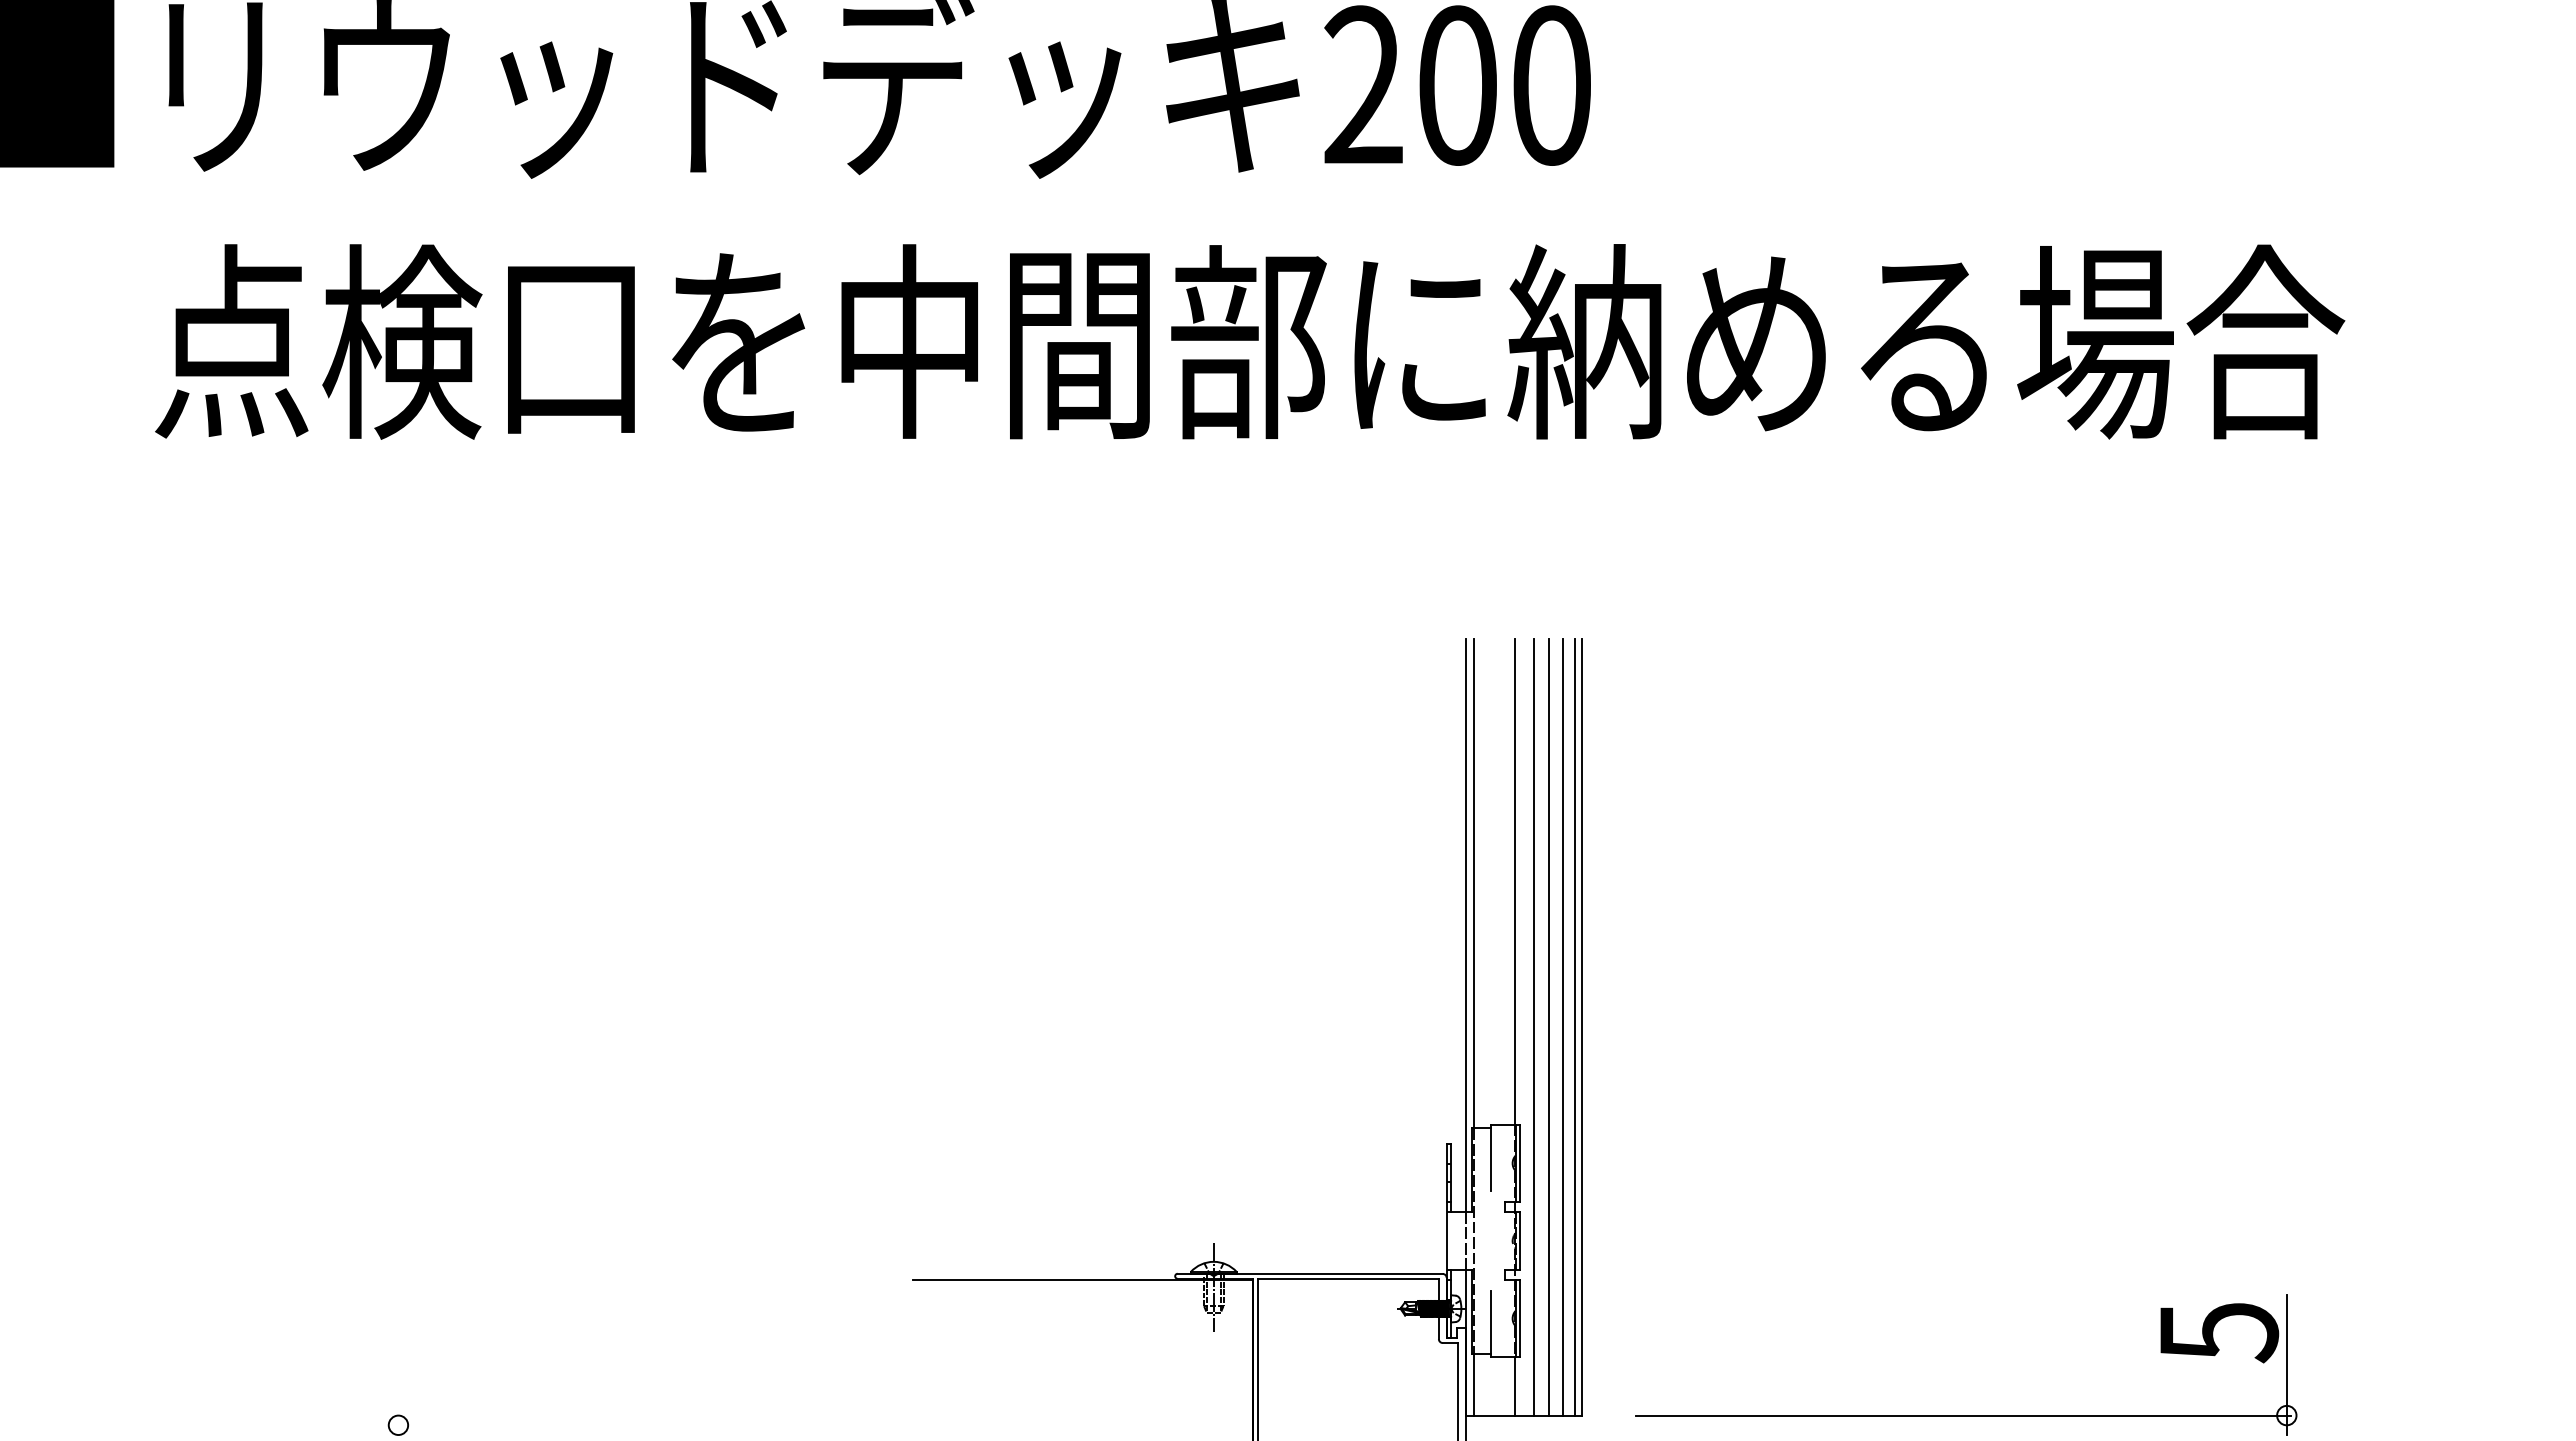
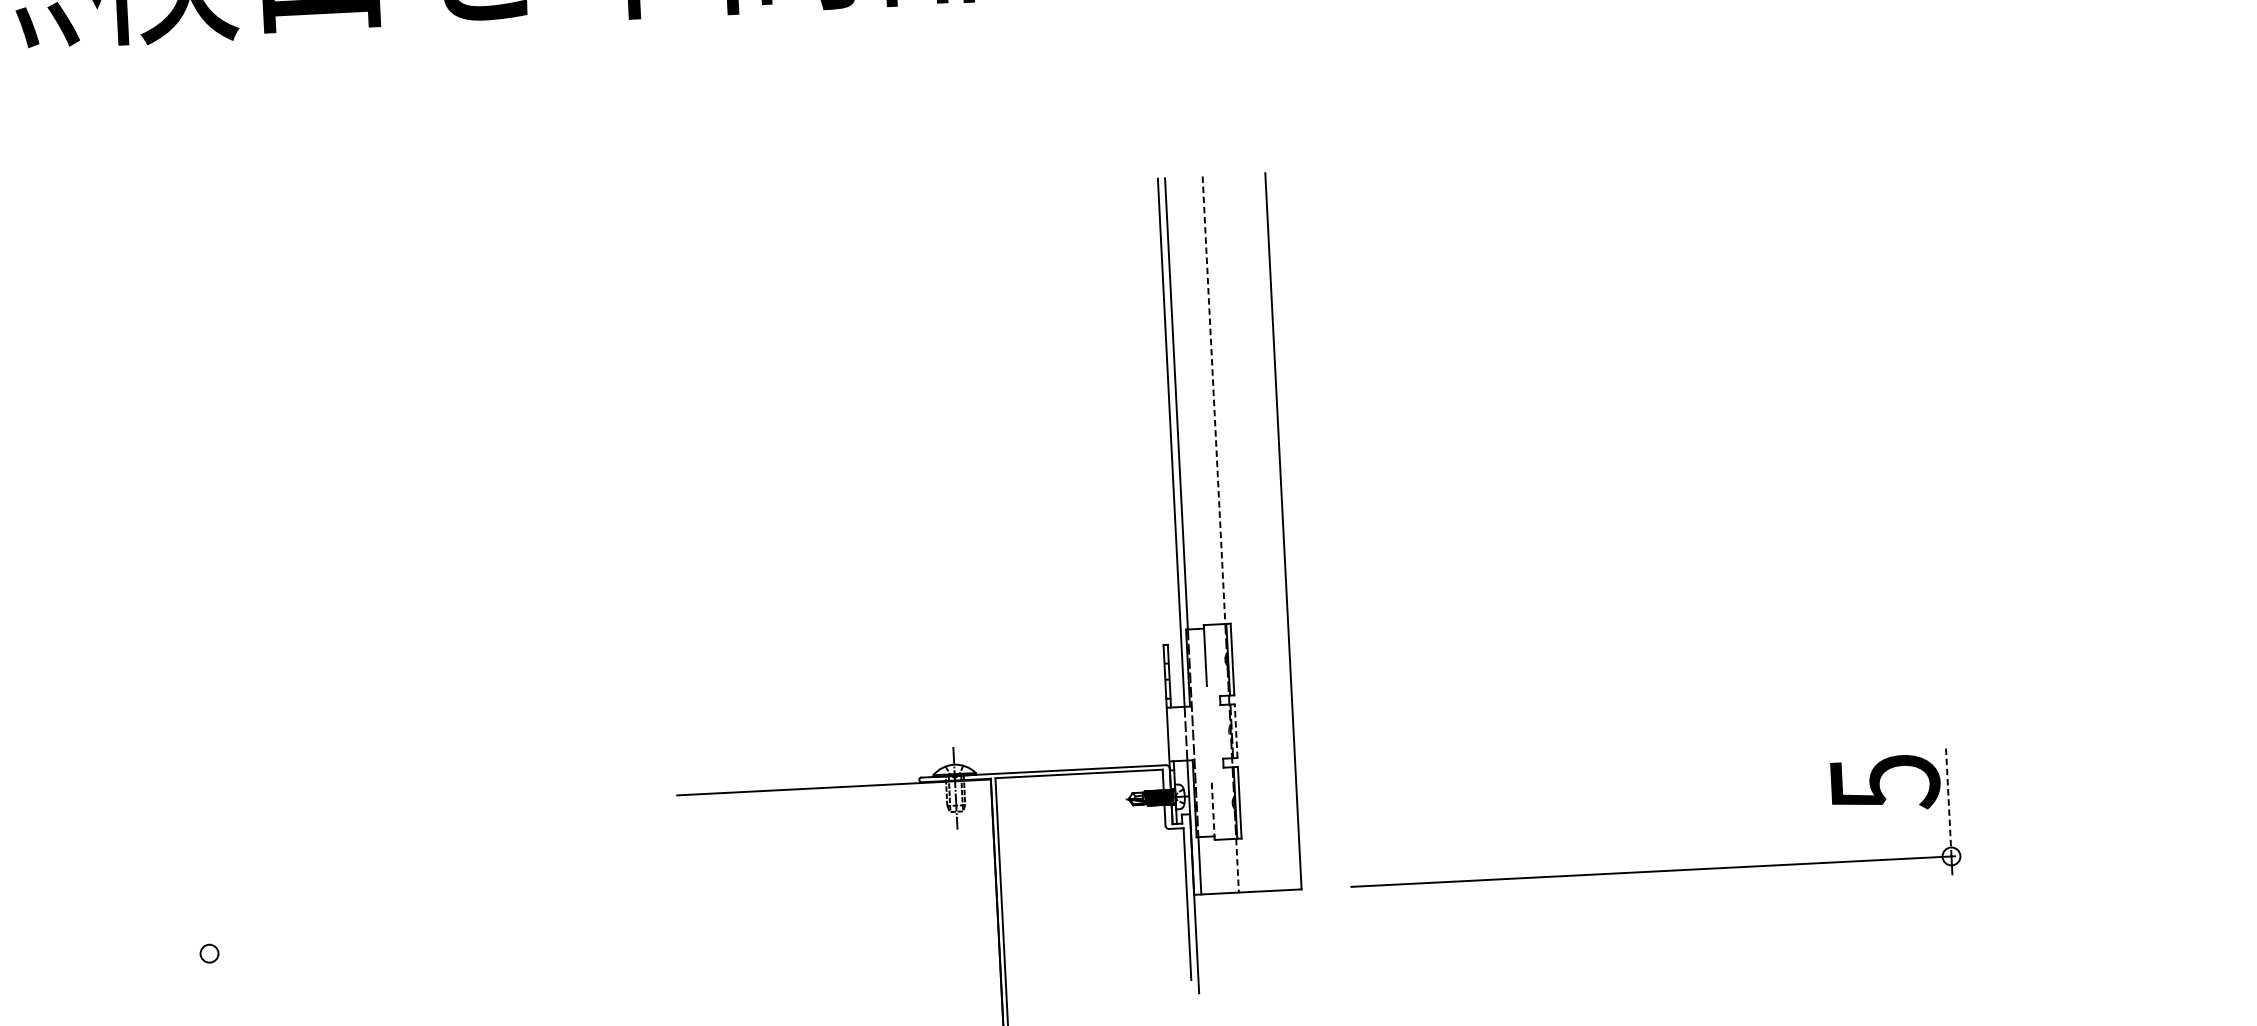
line: (1514, 882) -> (1213, 400), solid -> dashed
line: (1534, 1027) -> (1239, 533), removed
line: (1549, 1027) -> (1253, 532), removed
line: (1563, 1027) -> (1265, 532), removed
line: (1574, 1027) -> (1276, 531), removed
line: (1520, 1240) -> (1236, 730), solid -> dashed
line: (1491, 1324) -> (1213, 809), solid -> dashed
line: (2286, 1354) -> (1948, 800), solid -> dashed
line: (1514, 1386) -> (1237, 865), solid -> dashed

